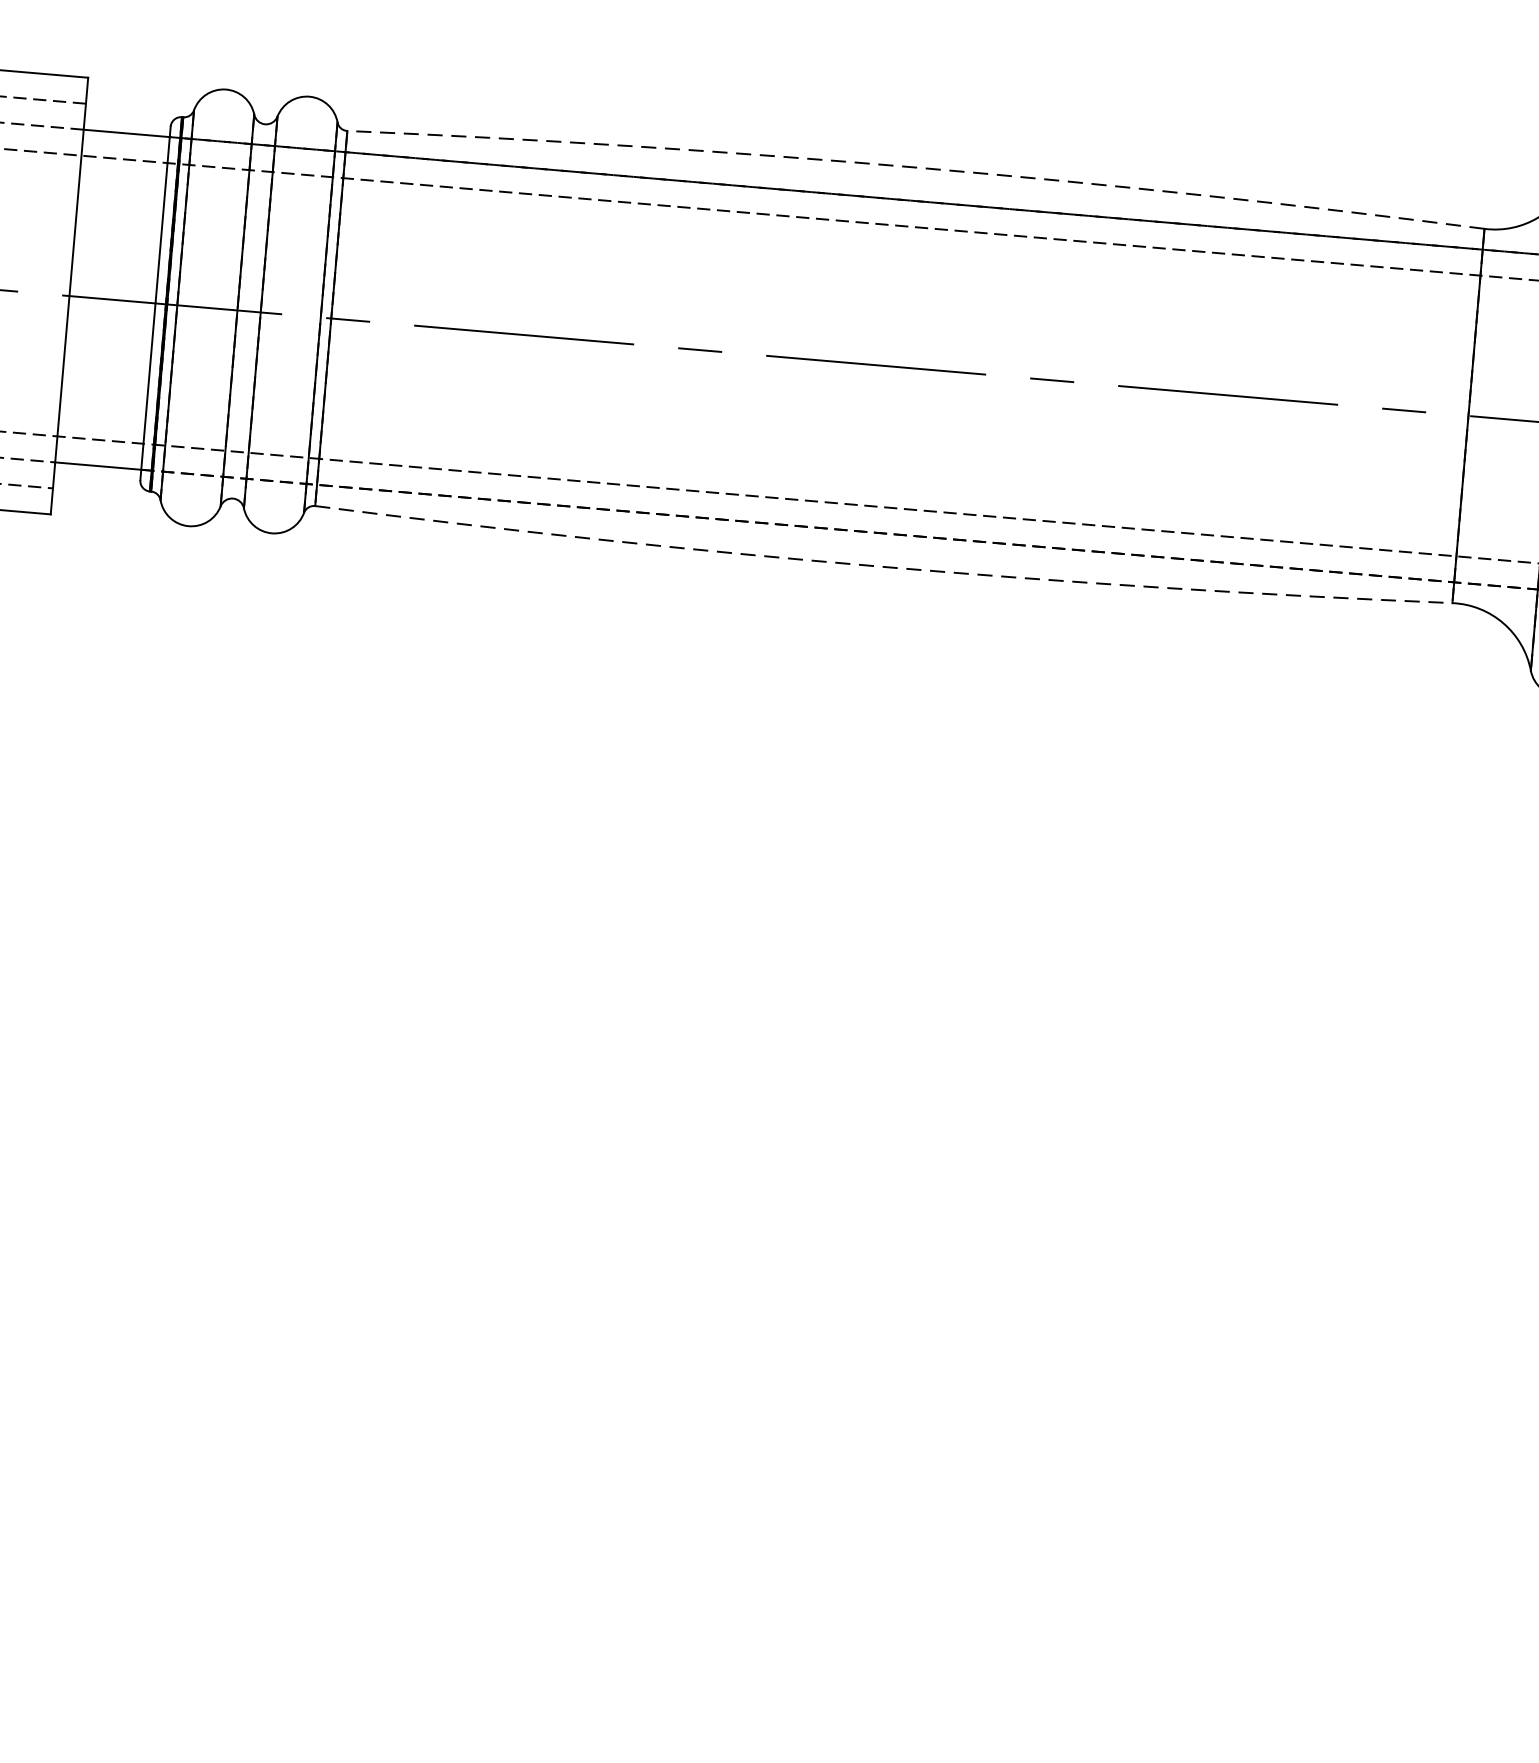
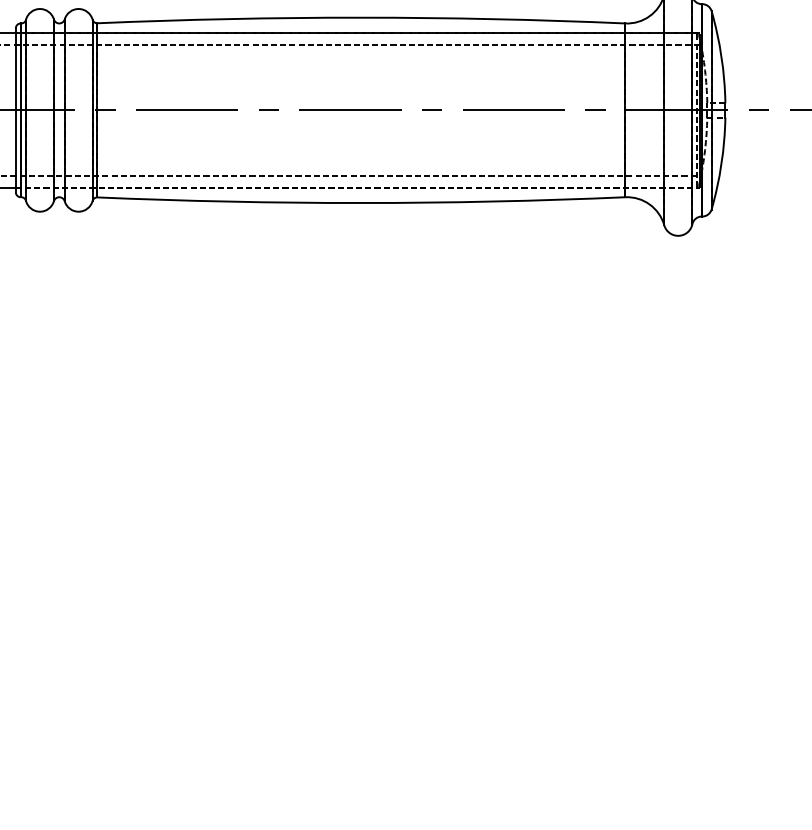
arc: (917, 167) -> (361, 17), dashed -> solid
arc: (882, 567) -> (361, 203), dashed -> solid

